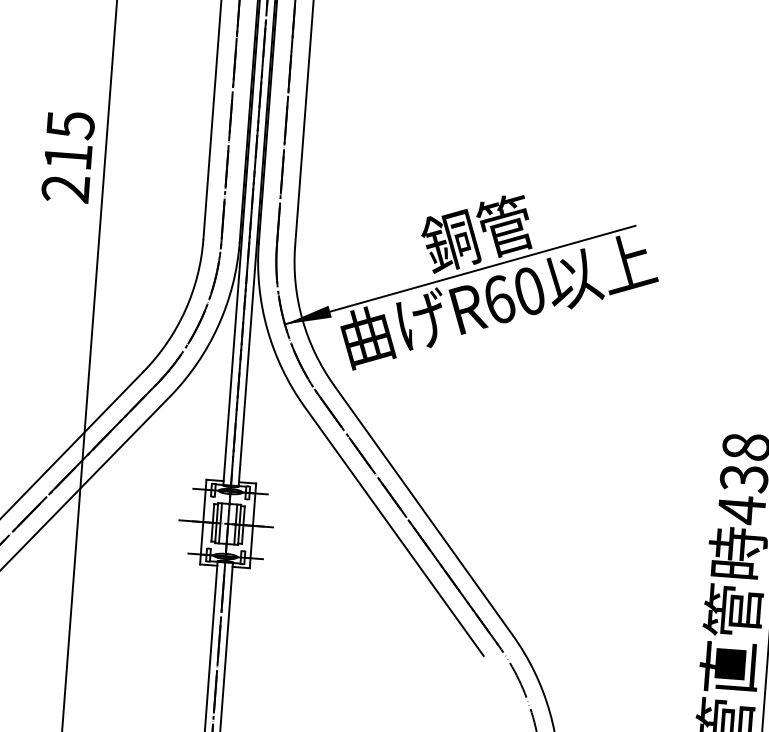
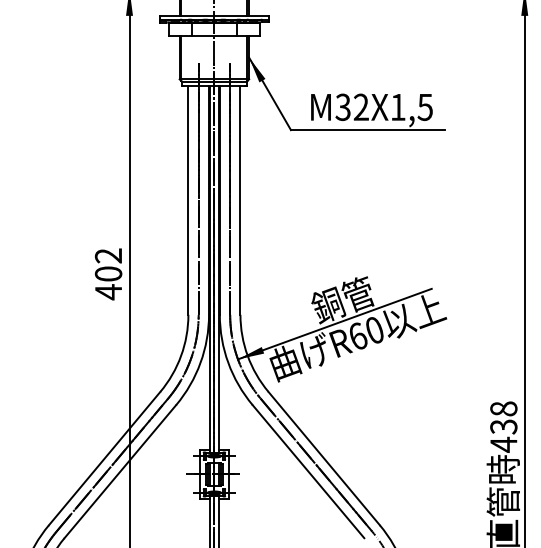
text: (68, 157) -> (108, 274), 215 -> 402

